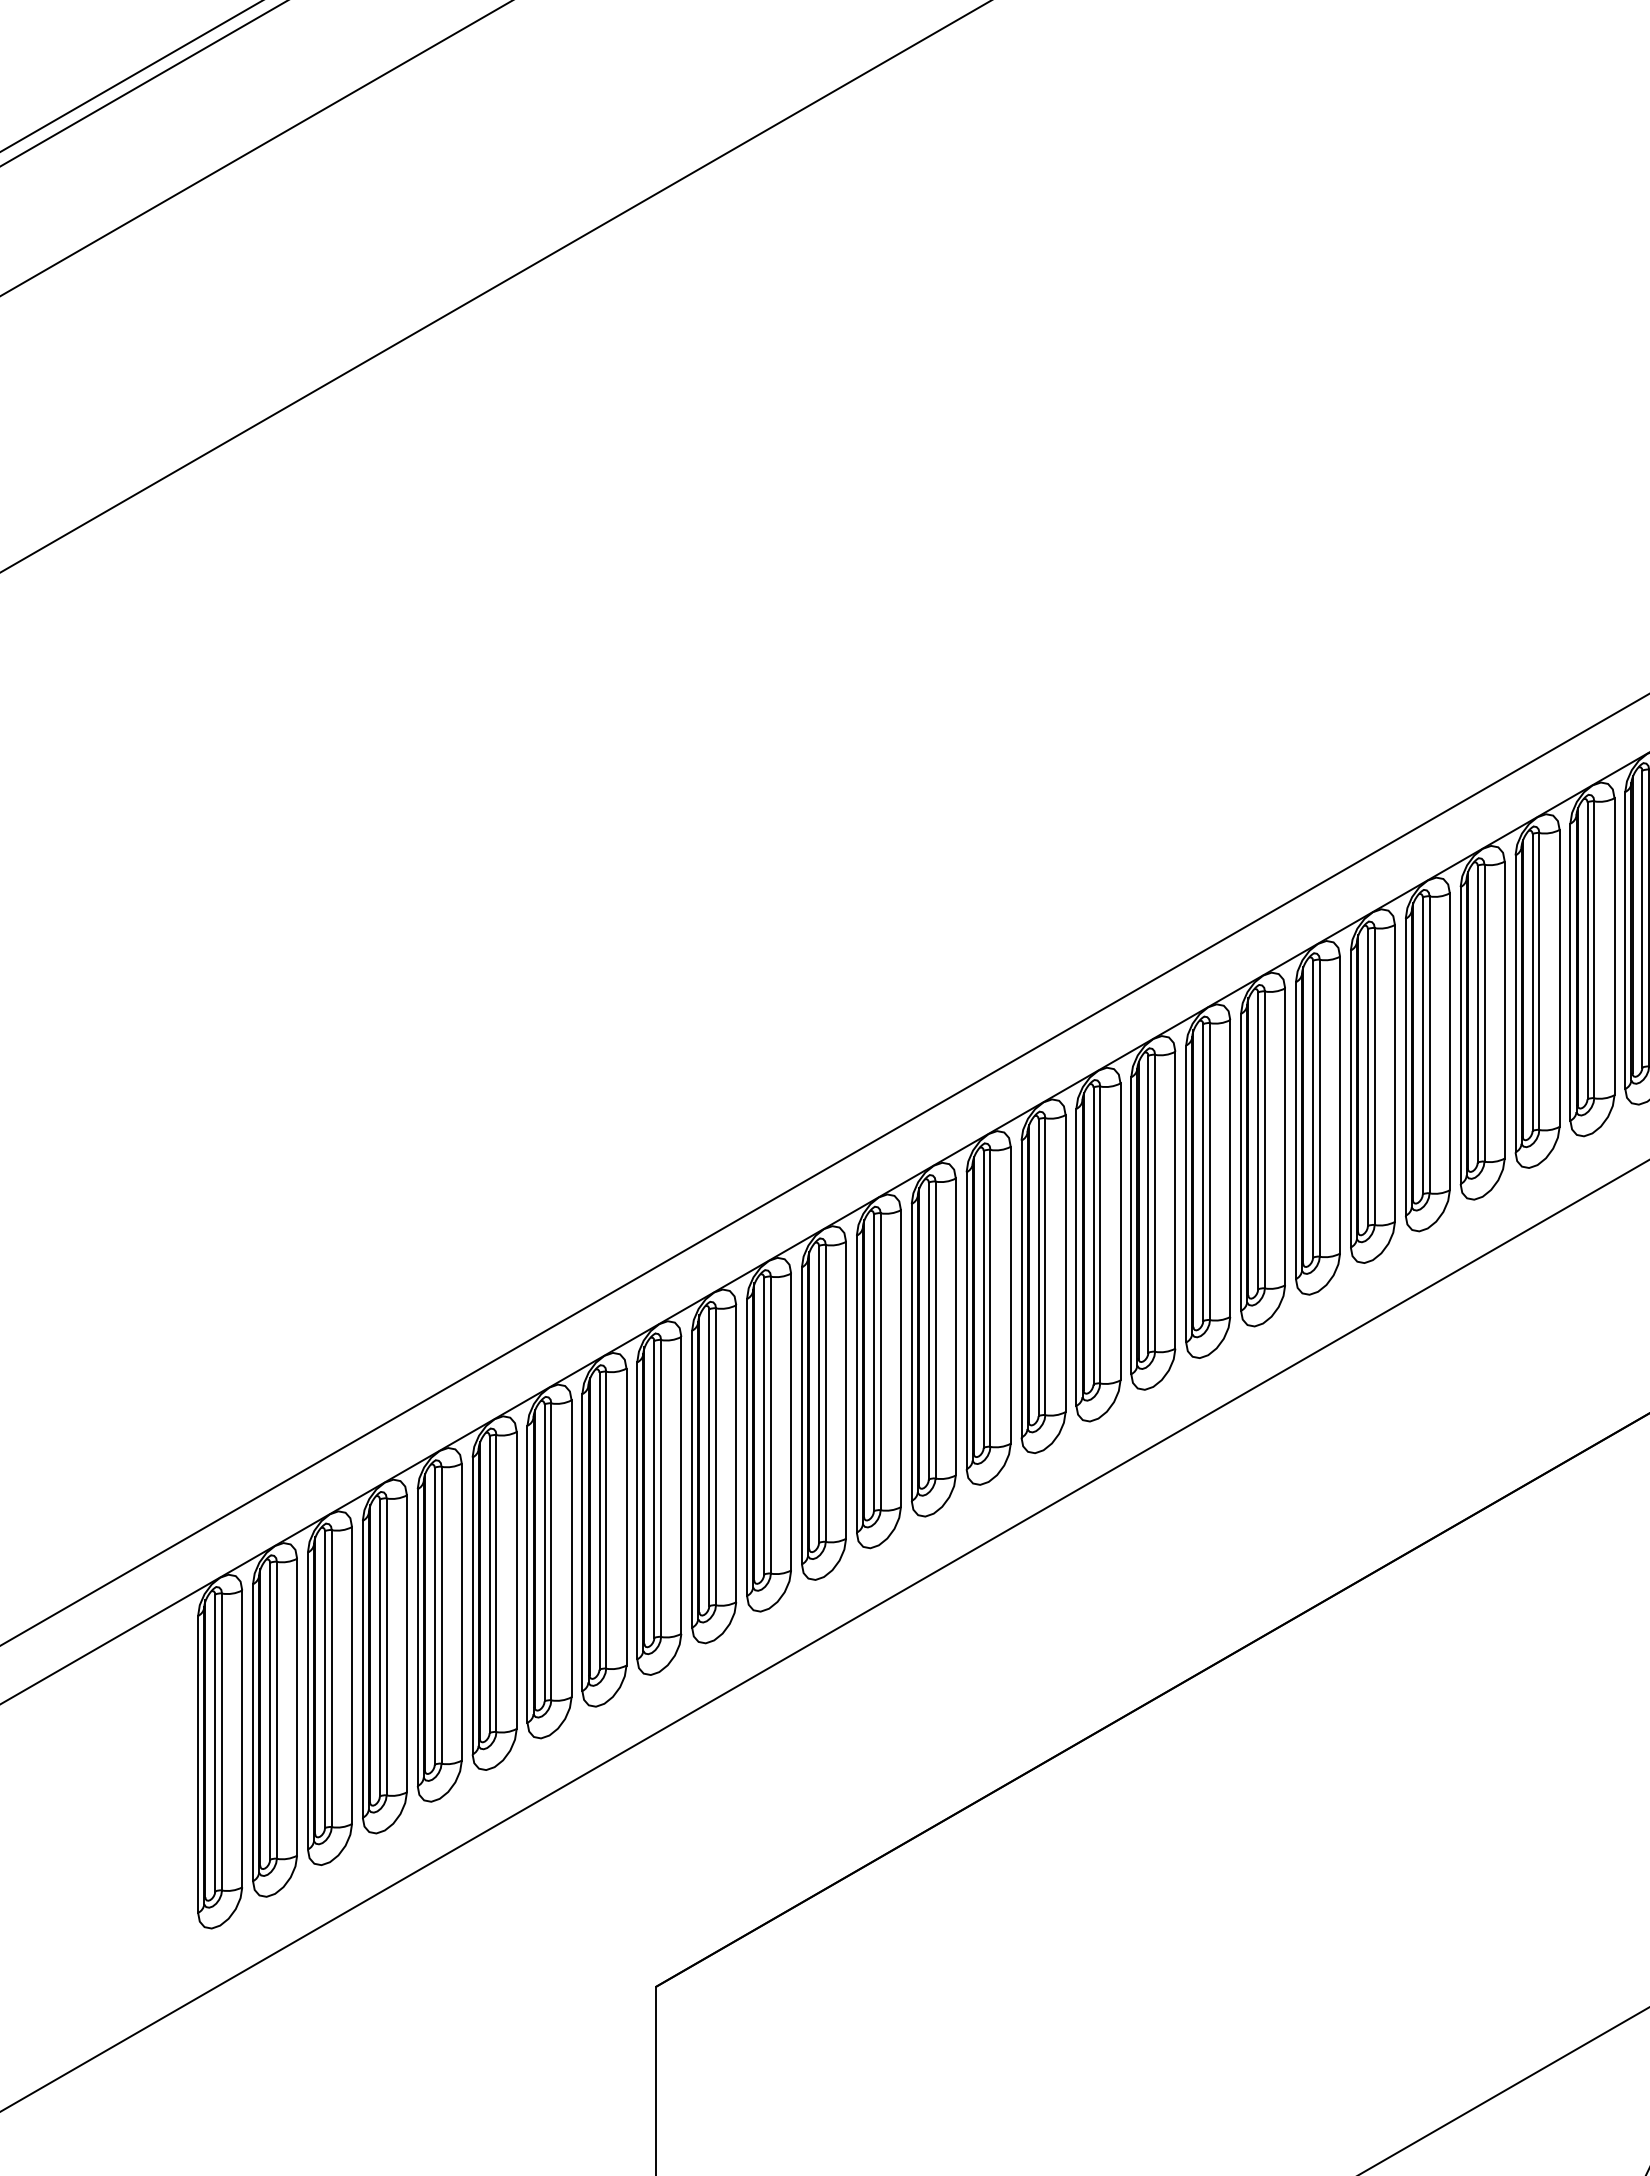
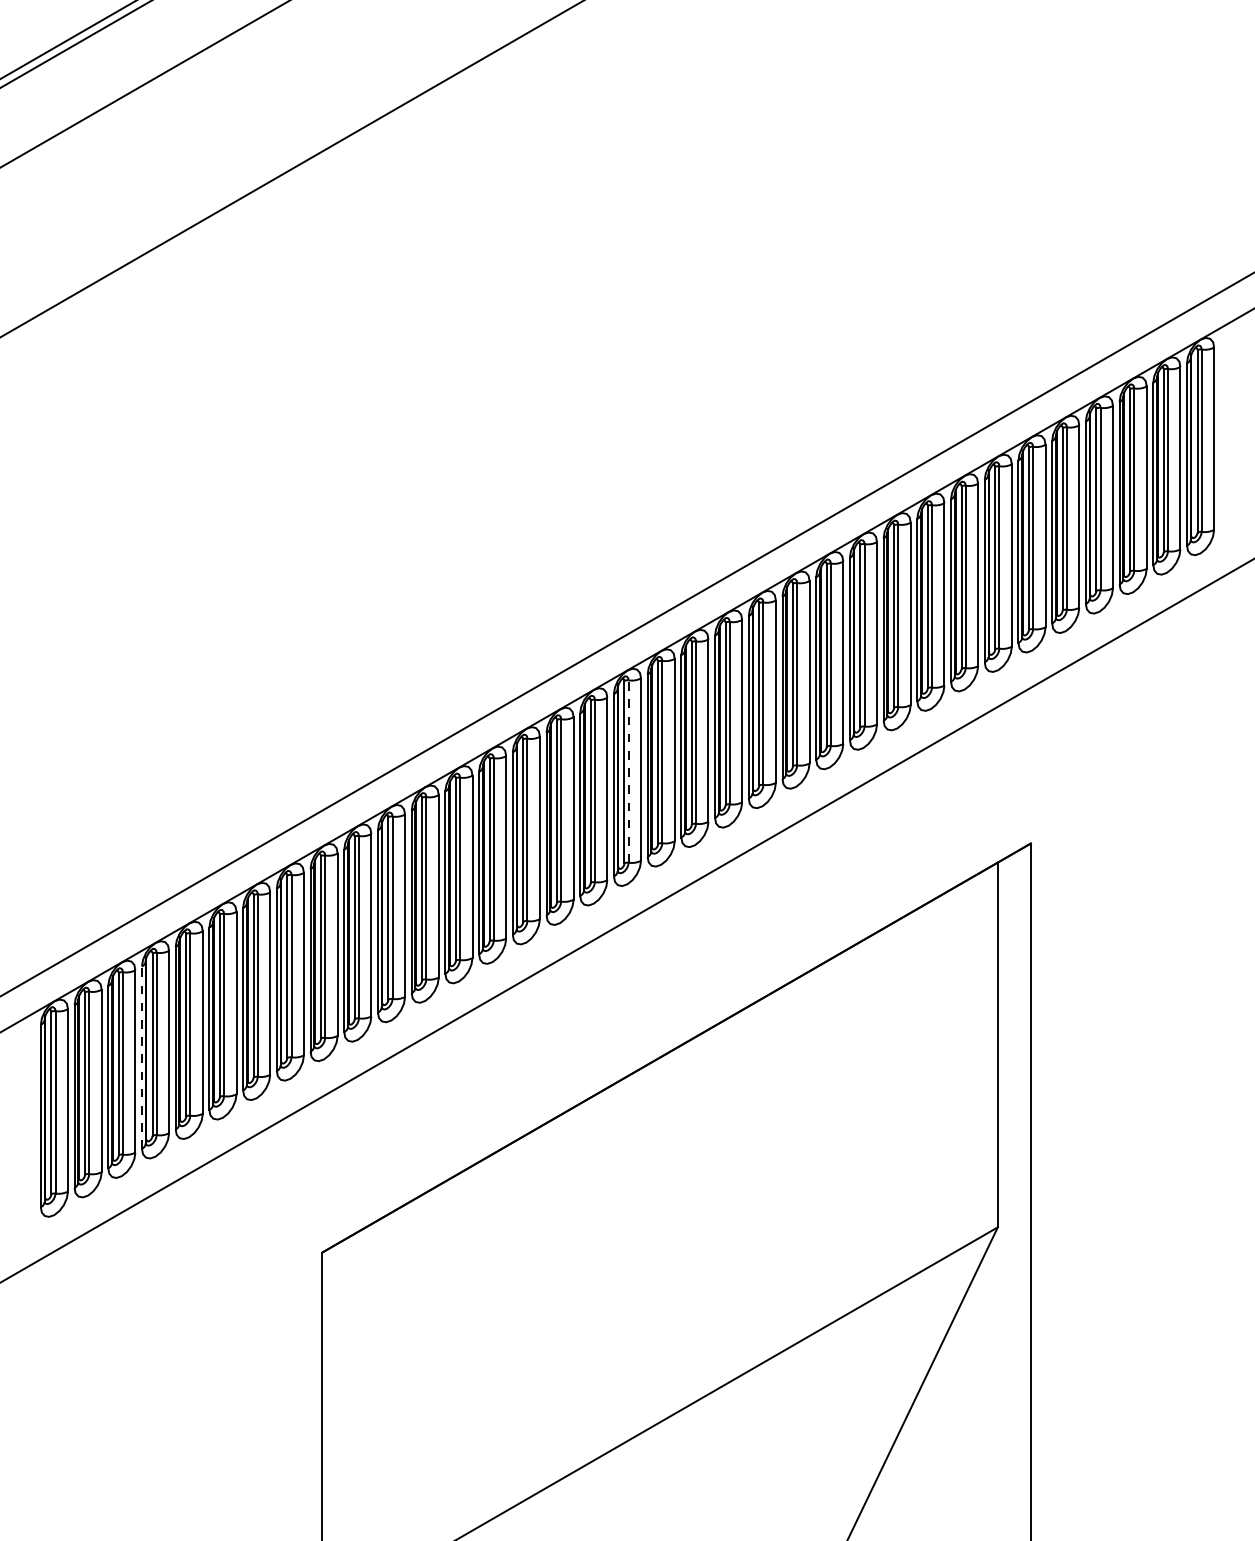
line: (1154, 1203) -> (628, 771), solid -> dashed
line: (361, 1669) -> (141, 1057), solid -> dashed

